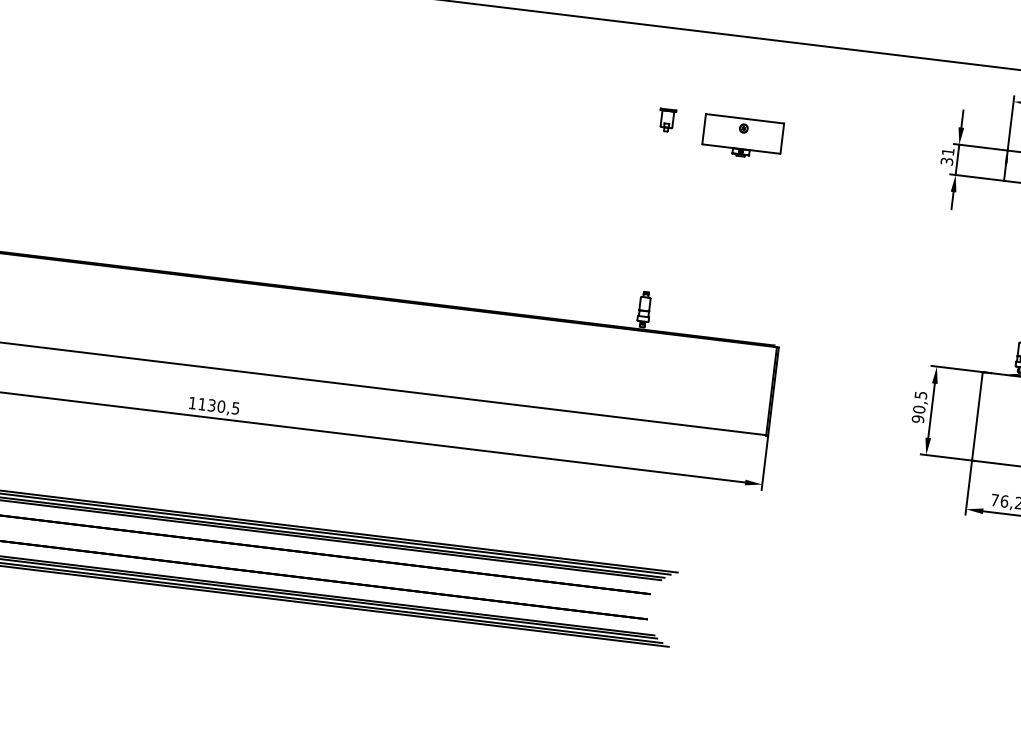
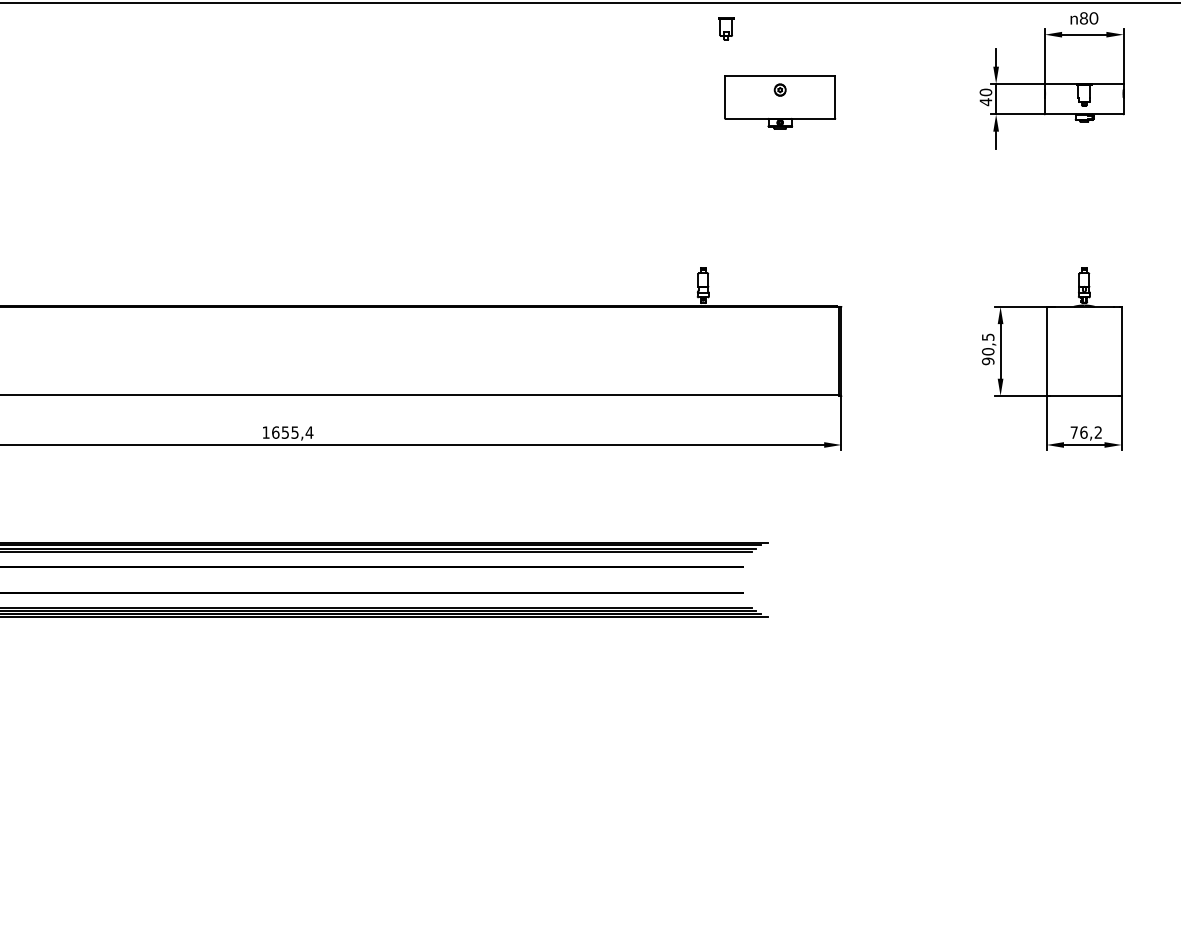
part: (667, 120) -> (726, 28), moved
part: (742, 137) -> (780, 102), size x1.4
text: (947, 156) -> (985, 97), 31 -> 40
text: (218, 406) -> (292, 432), 1130,5 -> 1655,4

